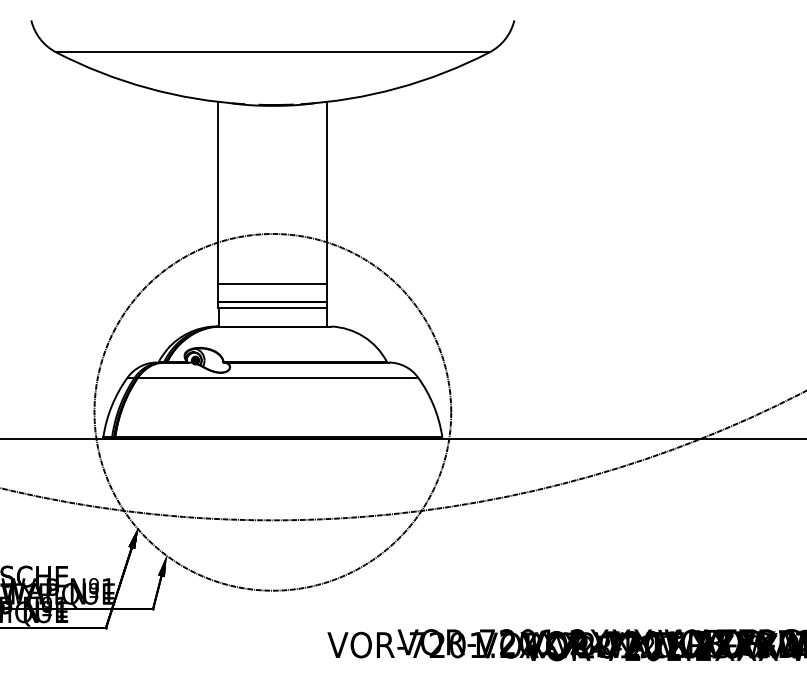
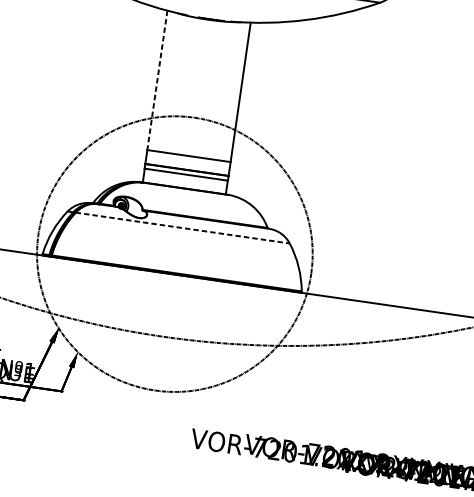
line: (218, 193) -> (157, 80), solid -> dashed
line: (278, 377) -> (183, 228), solid -> dashed

